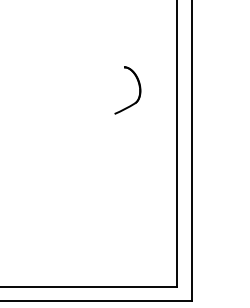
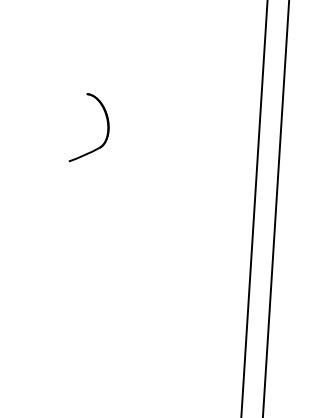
part: (138, 86) -> (106, 123), moved

